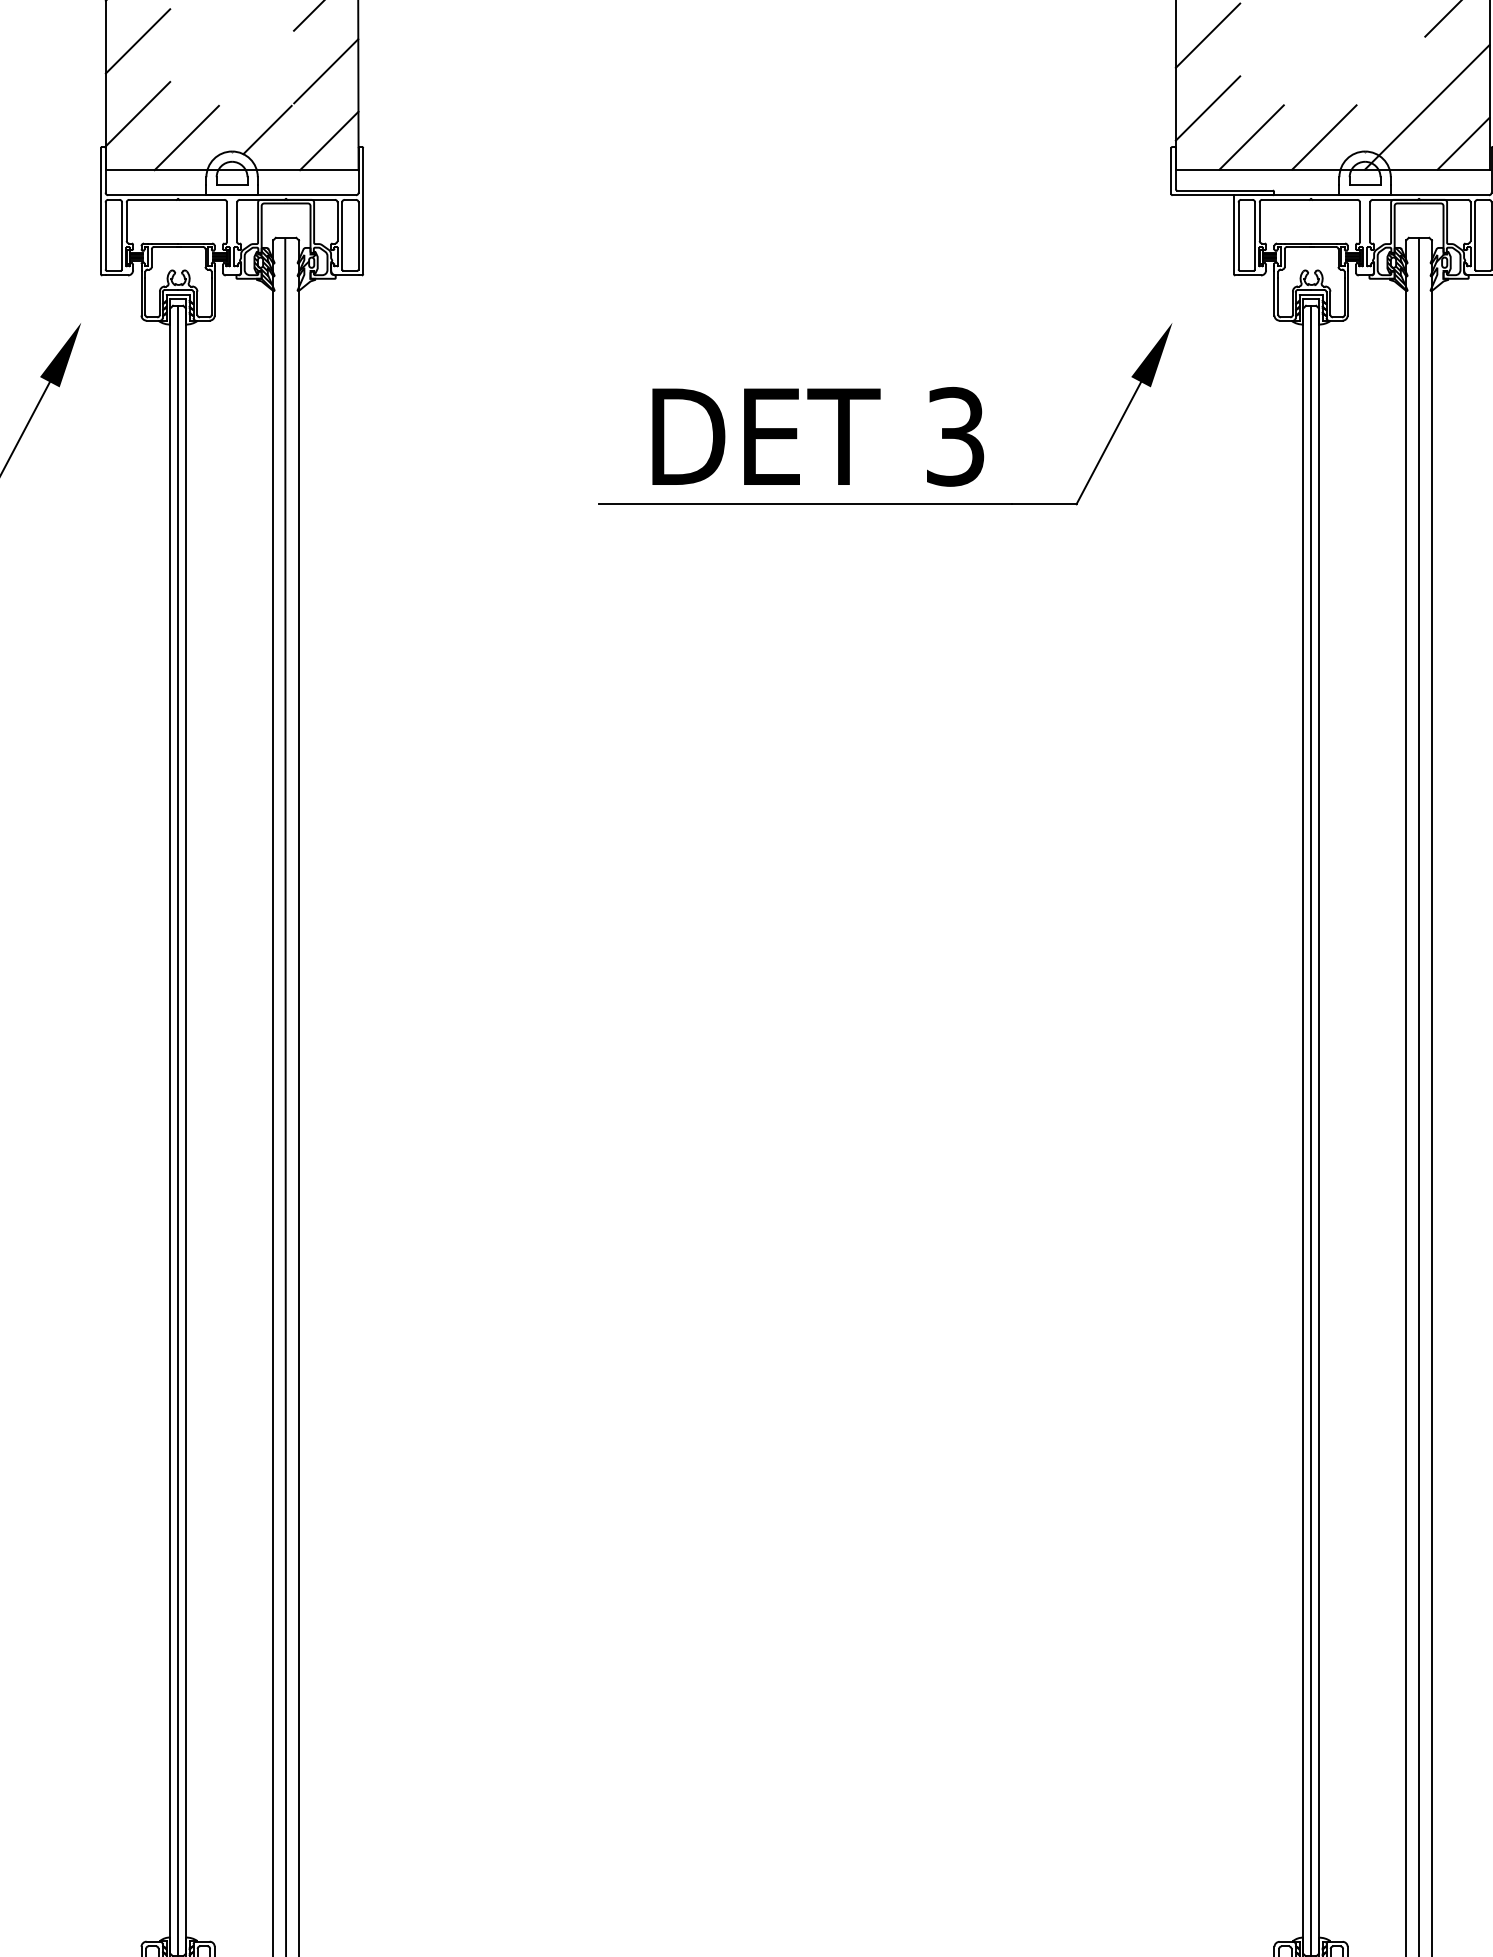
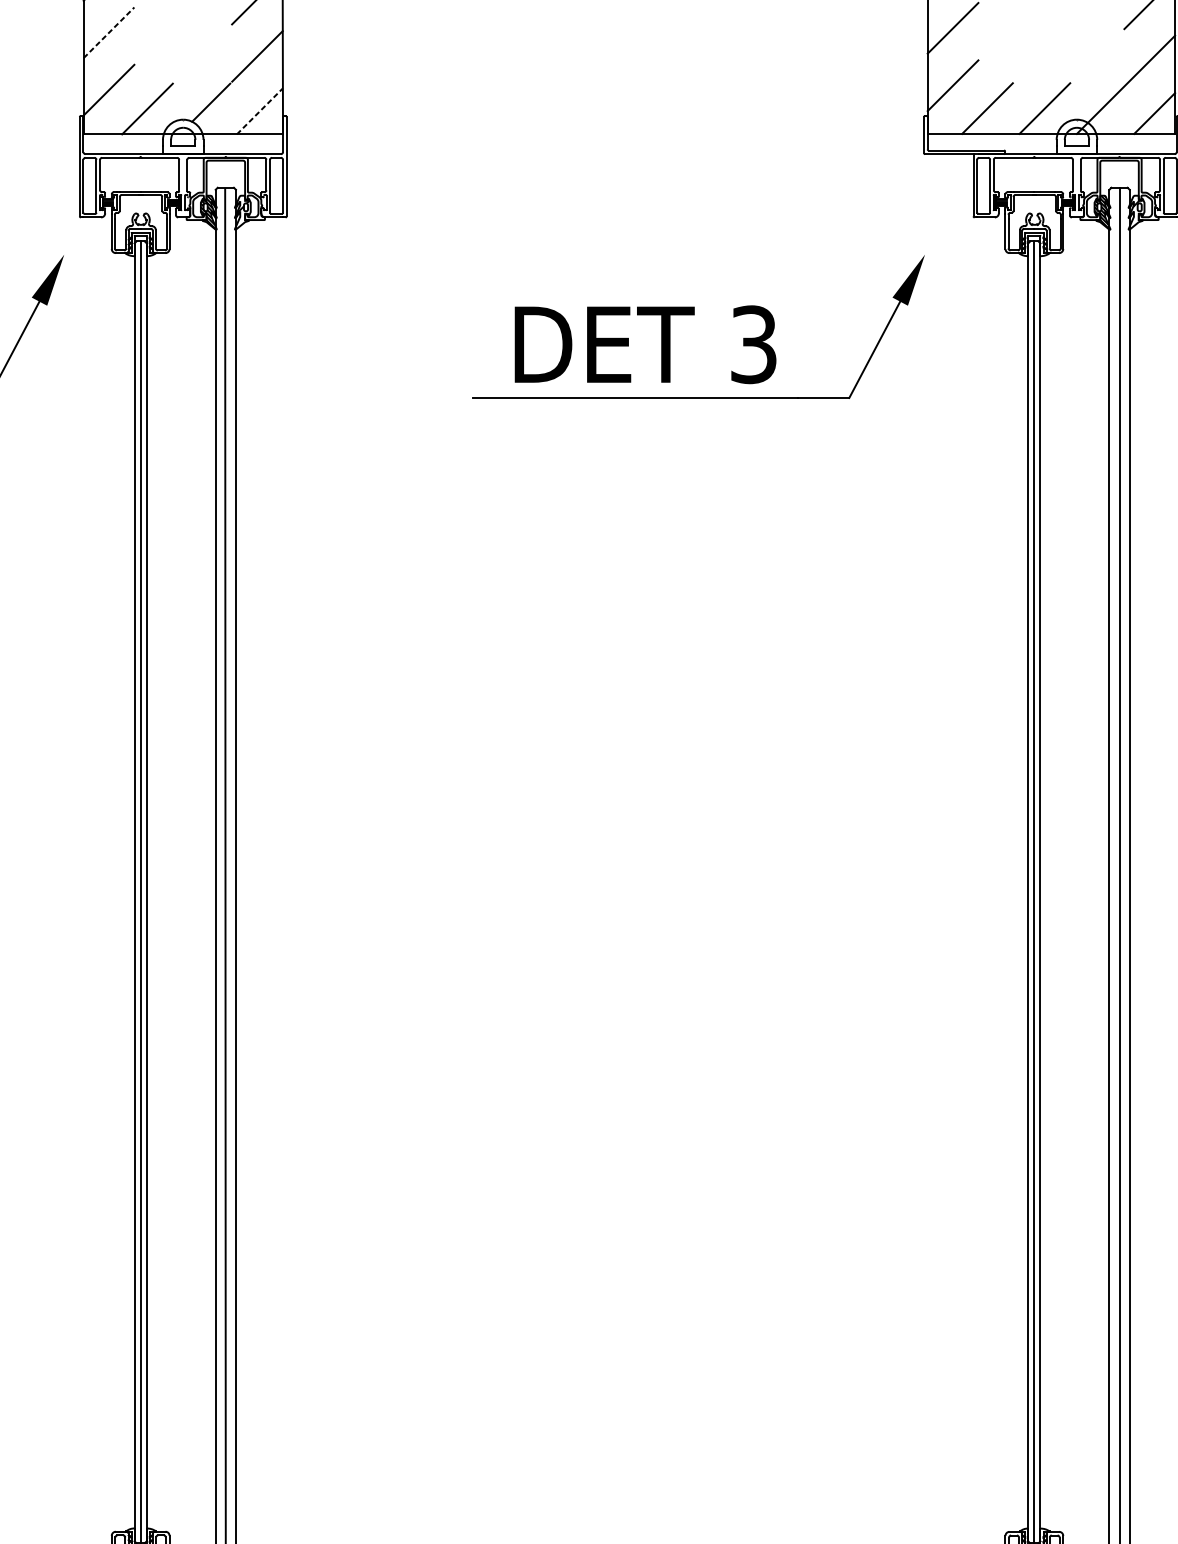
line: (138, 41) -> (109, 32), solid -> dashed
line: (329, 140) -> (260, 110), solid -> dashed

